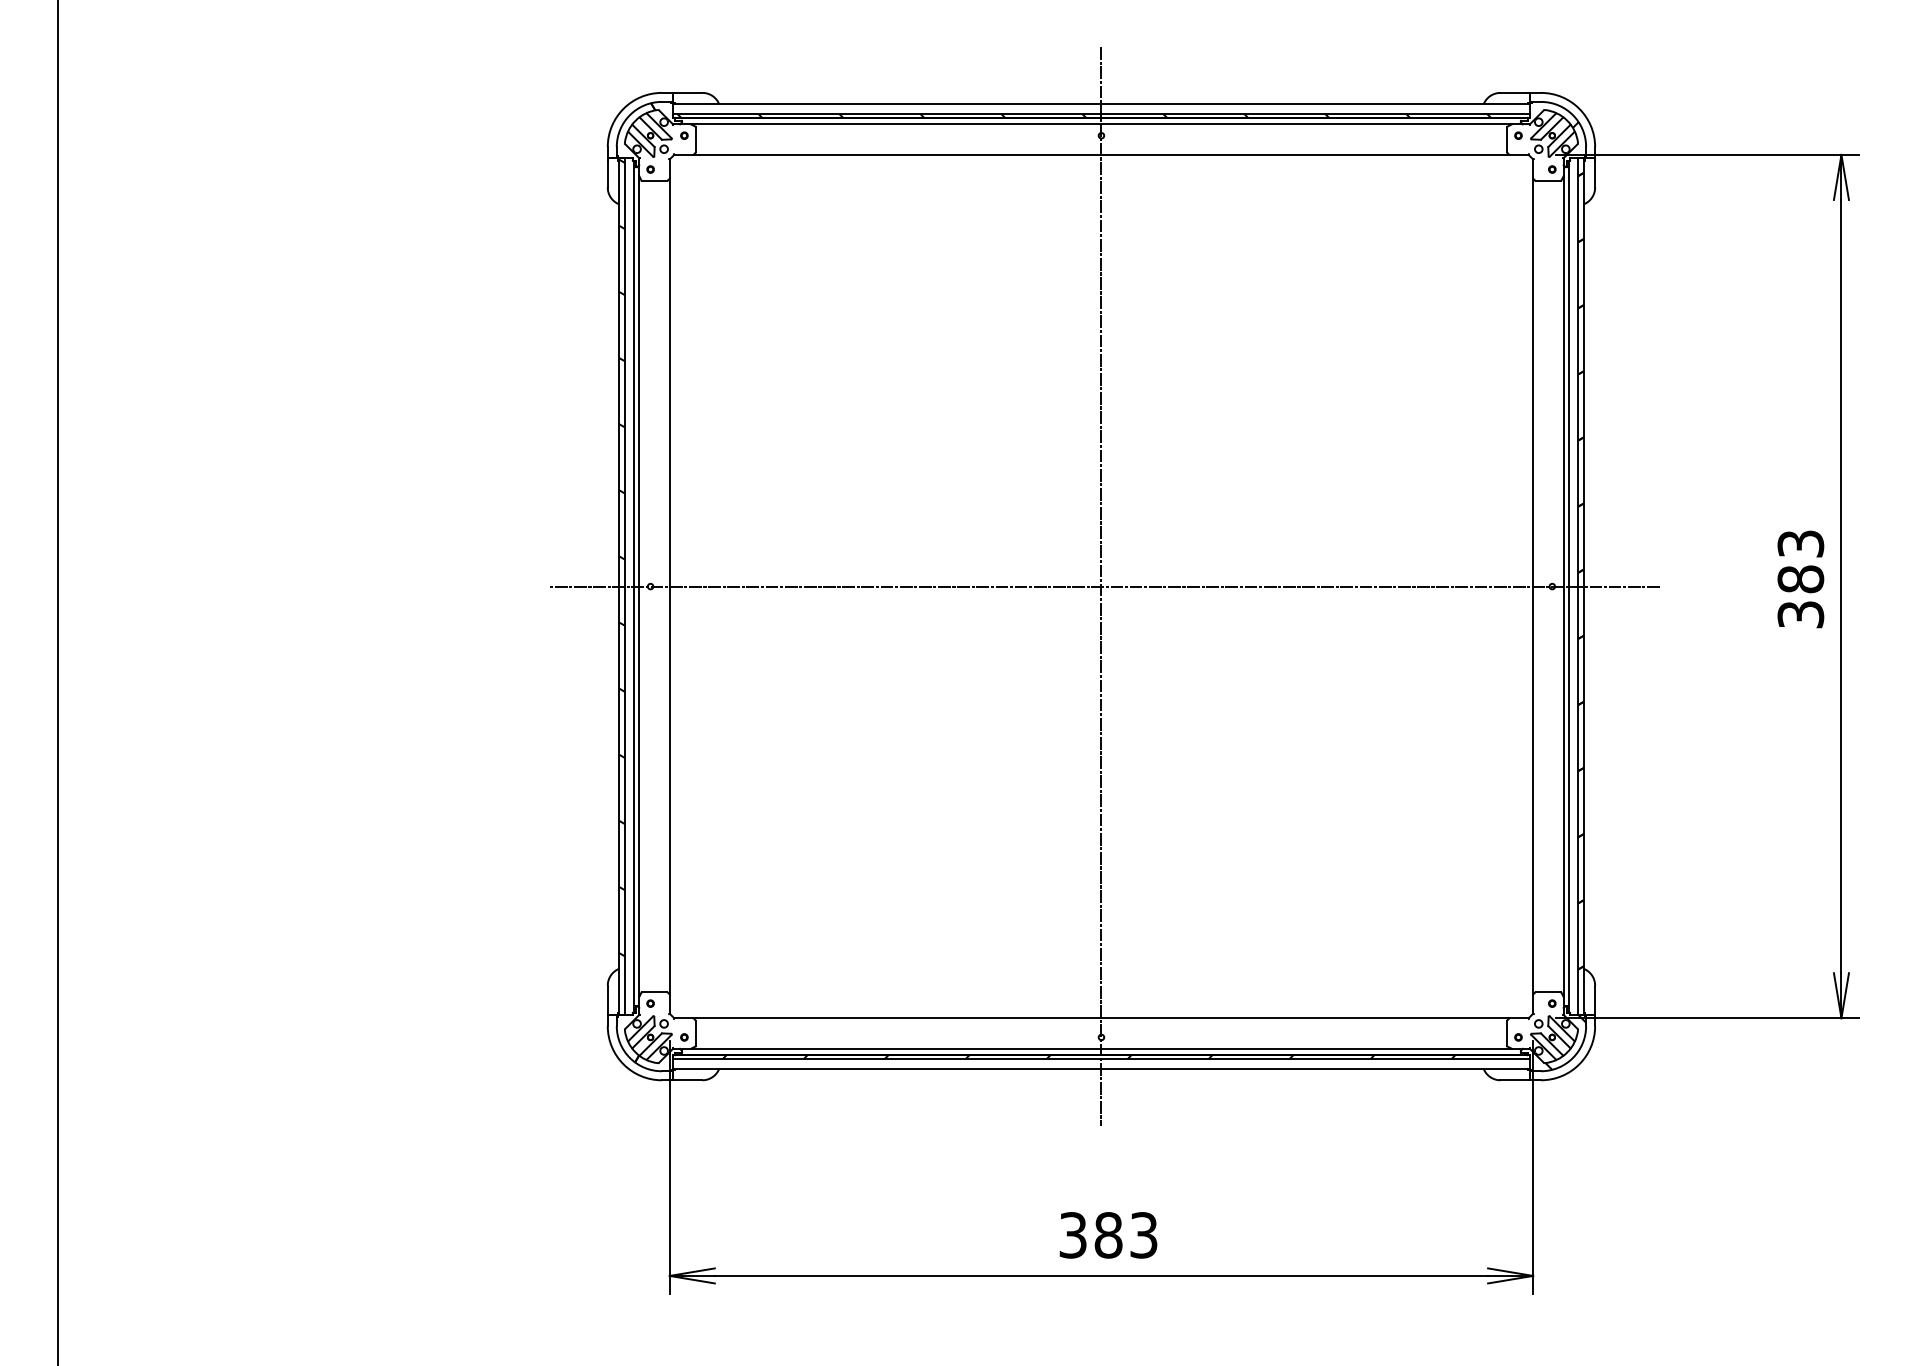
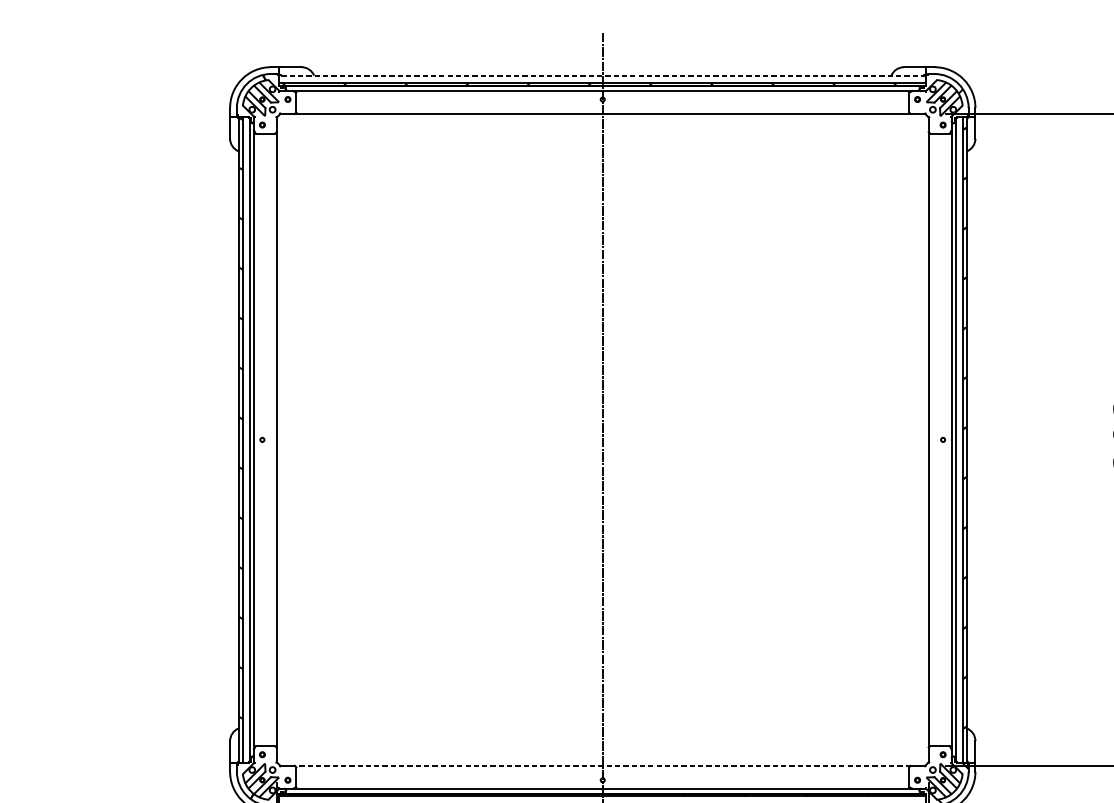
line: (1100, 104) -> (602, 75), solid -> dashed
line: (1103, 586) -> (604, 439), removed
line: (1100, 1018) -> (602, 765), solid -> dashed

